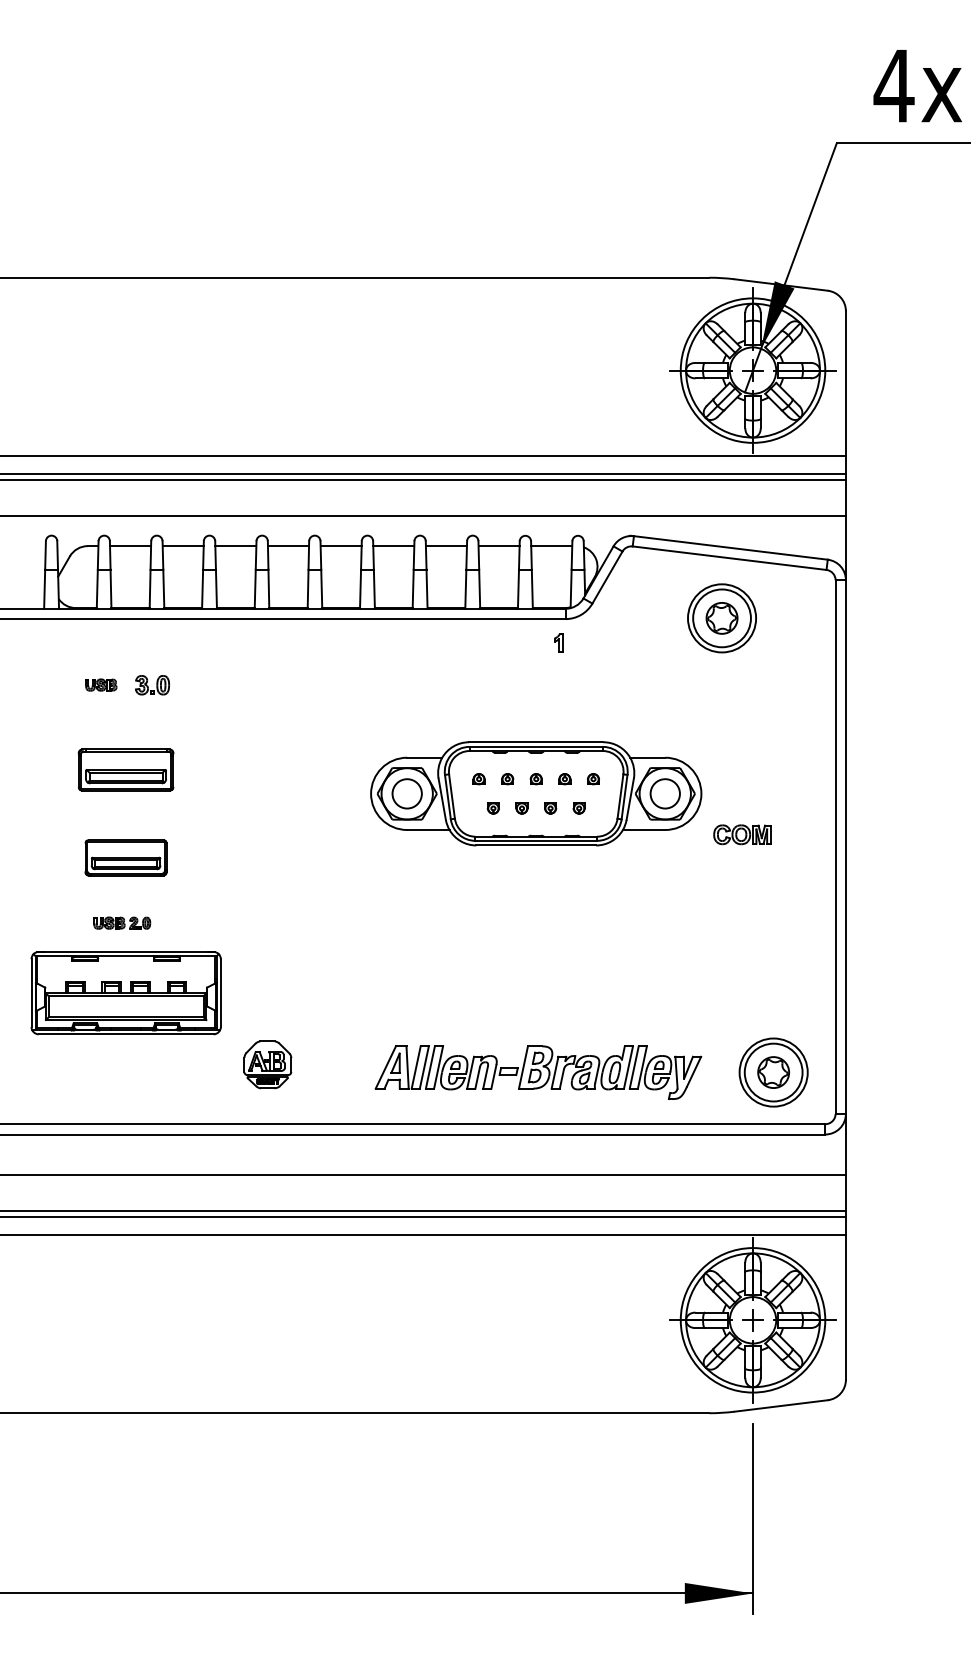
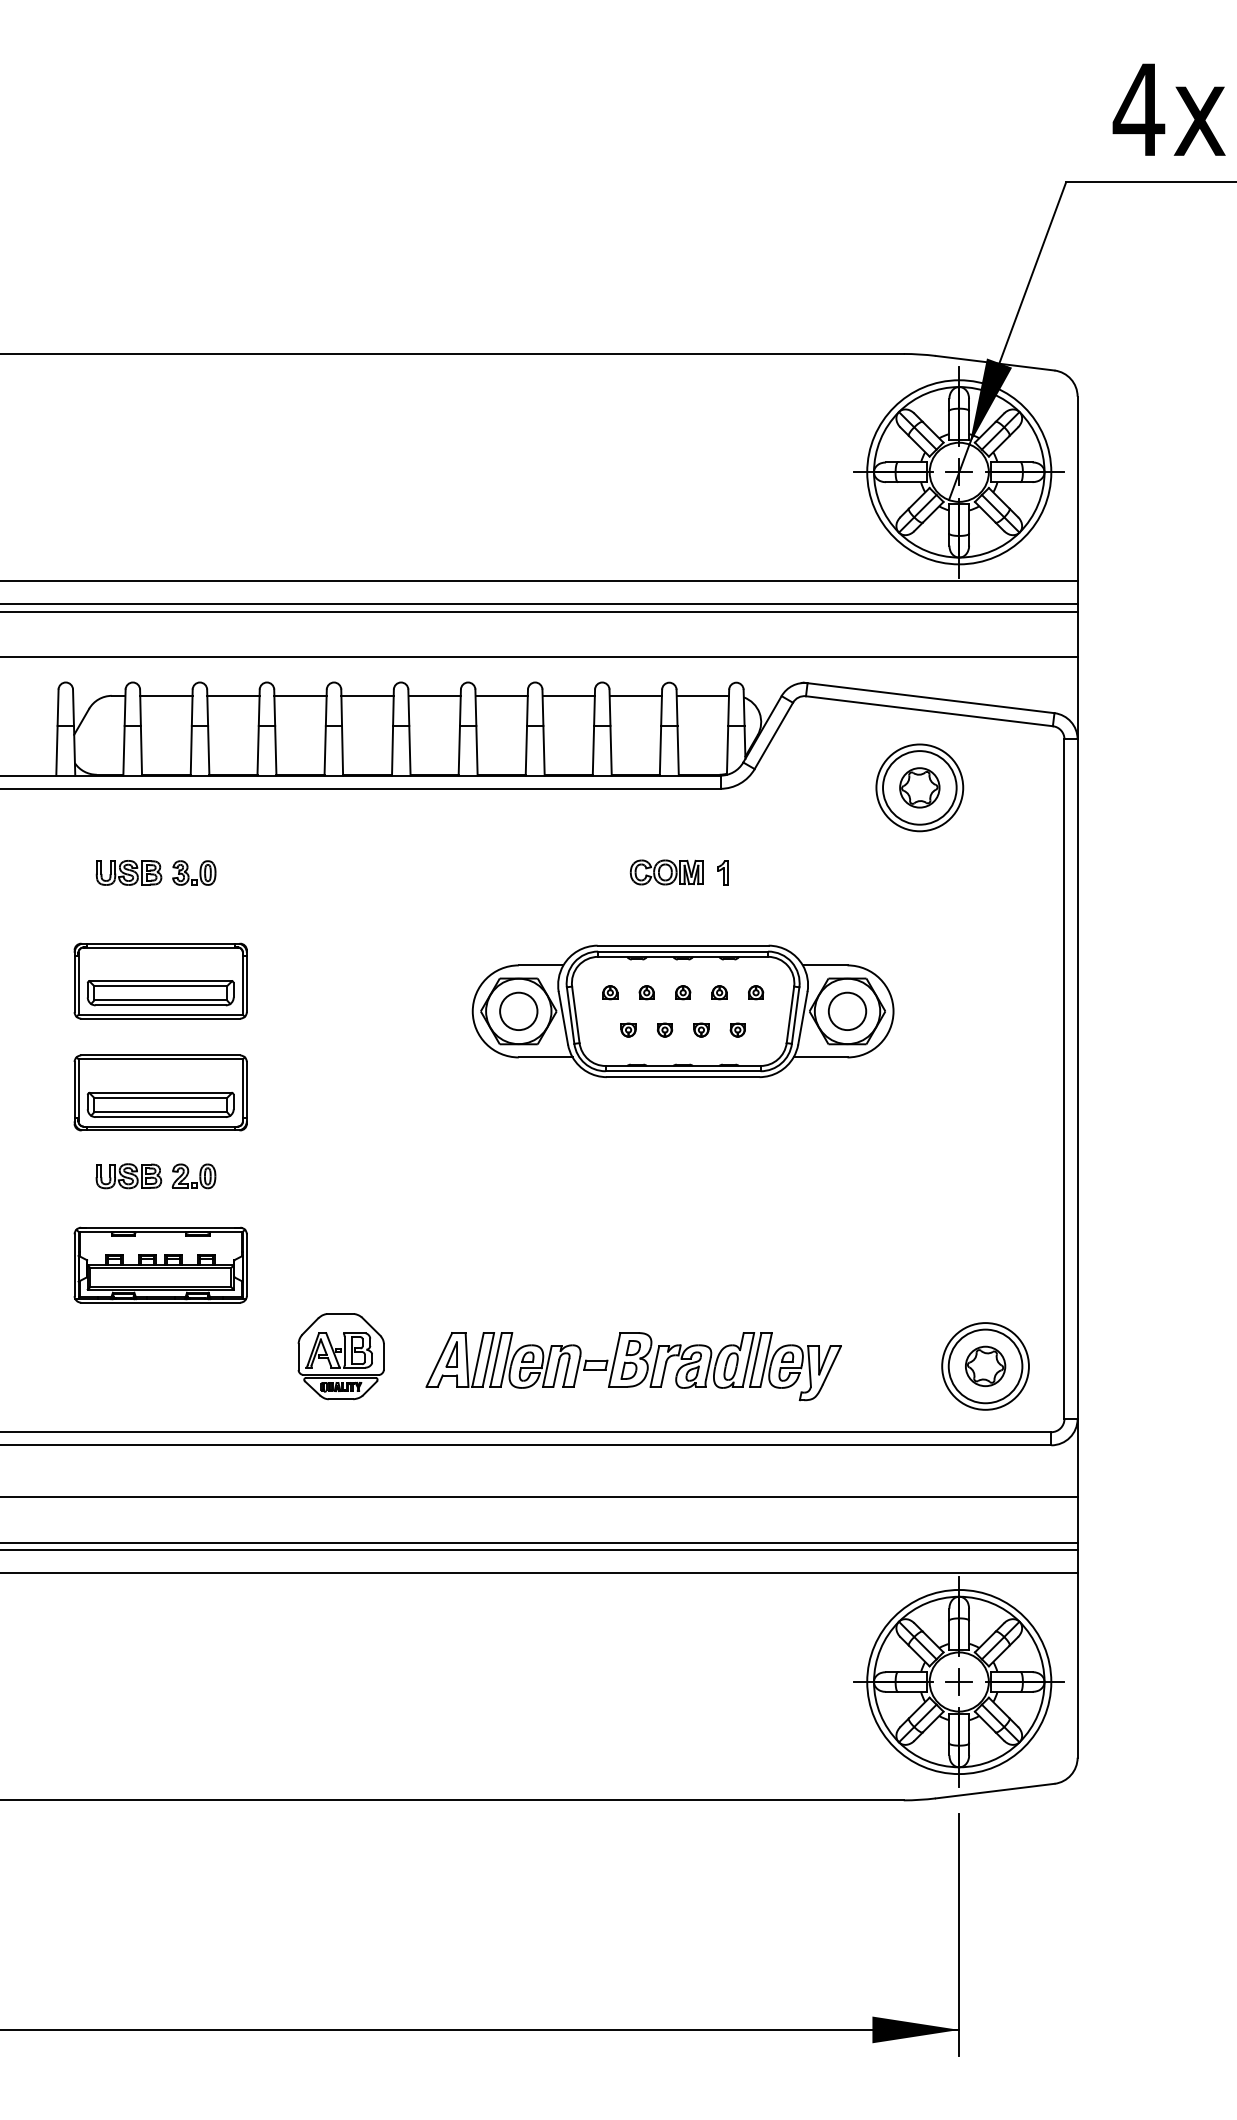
part: (558, 642) -> (722, 872), moved
part: (101, 684) -> (129, 872), size x1.67
part: (125, 769) -> (159, 980), size x1.43
part: (742, 834) -> (666, 872), moved
part: (125, 857) -> (159, 1092), size x1.67
part: (121, 922) -> (154, 1175), size x1.67
part: (125, 992) -> (159, 1264), size x0.71
part: (267, 1064) -> (340, 1356), size x1.43
part: (538, 1072) -> (633, 1366), moved

